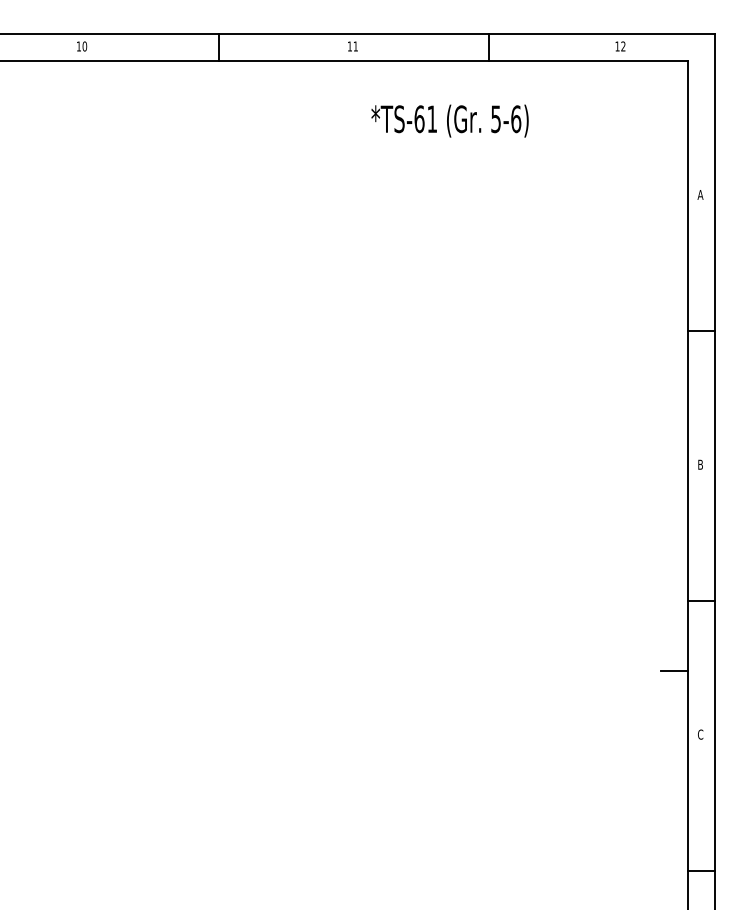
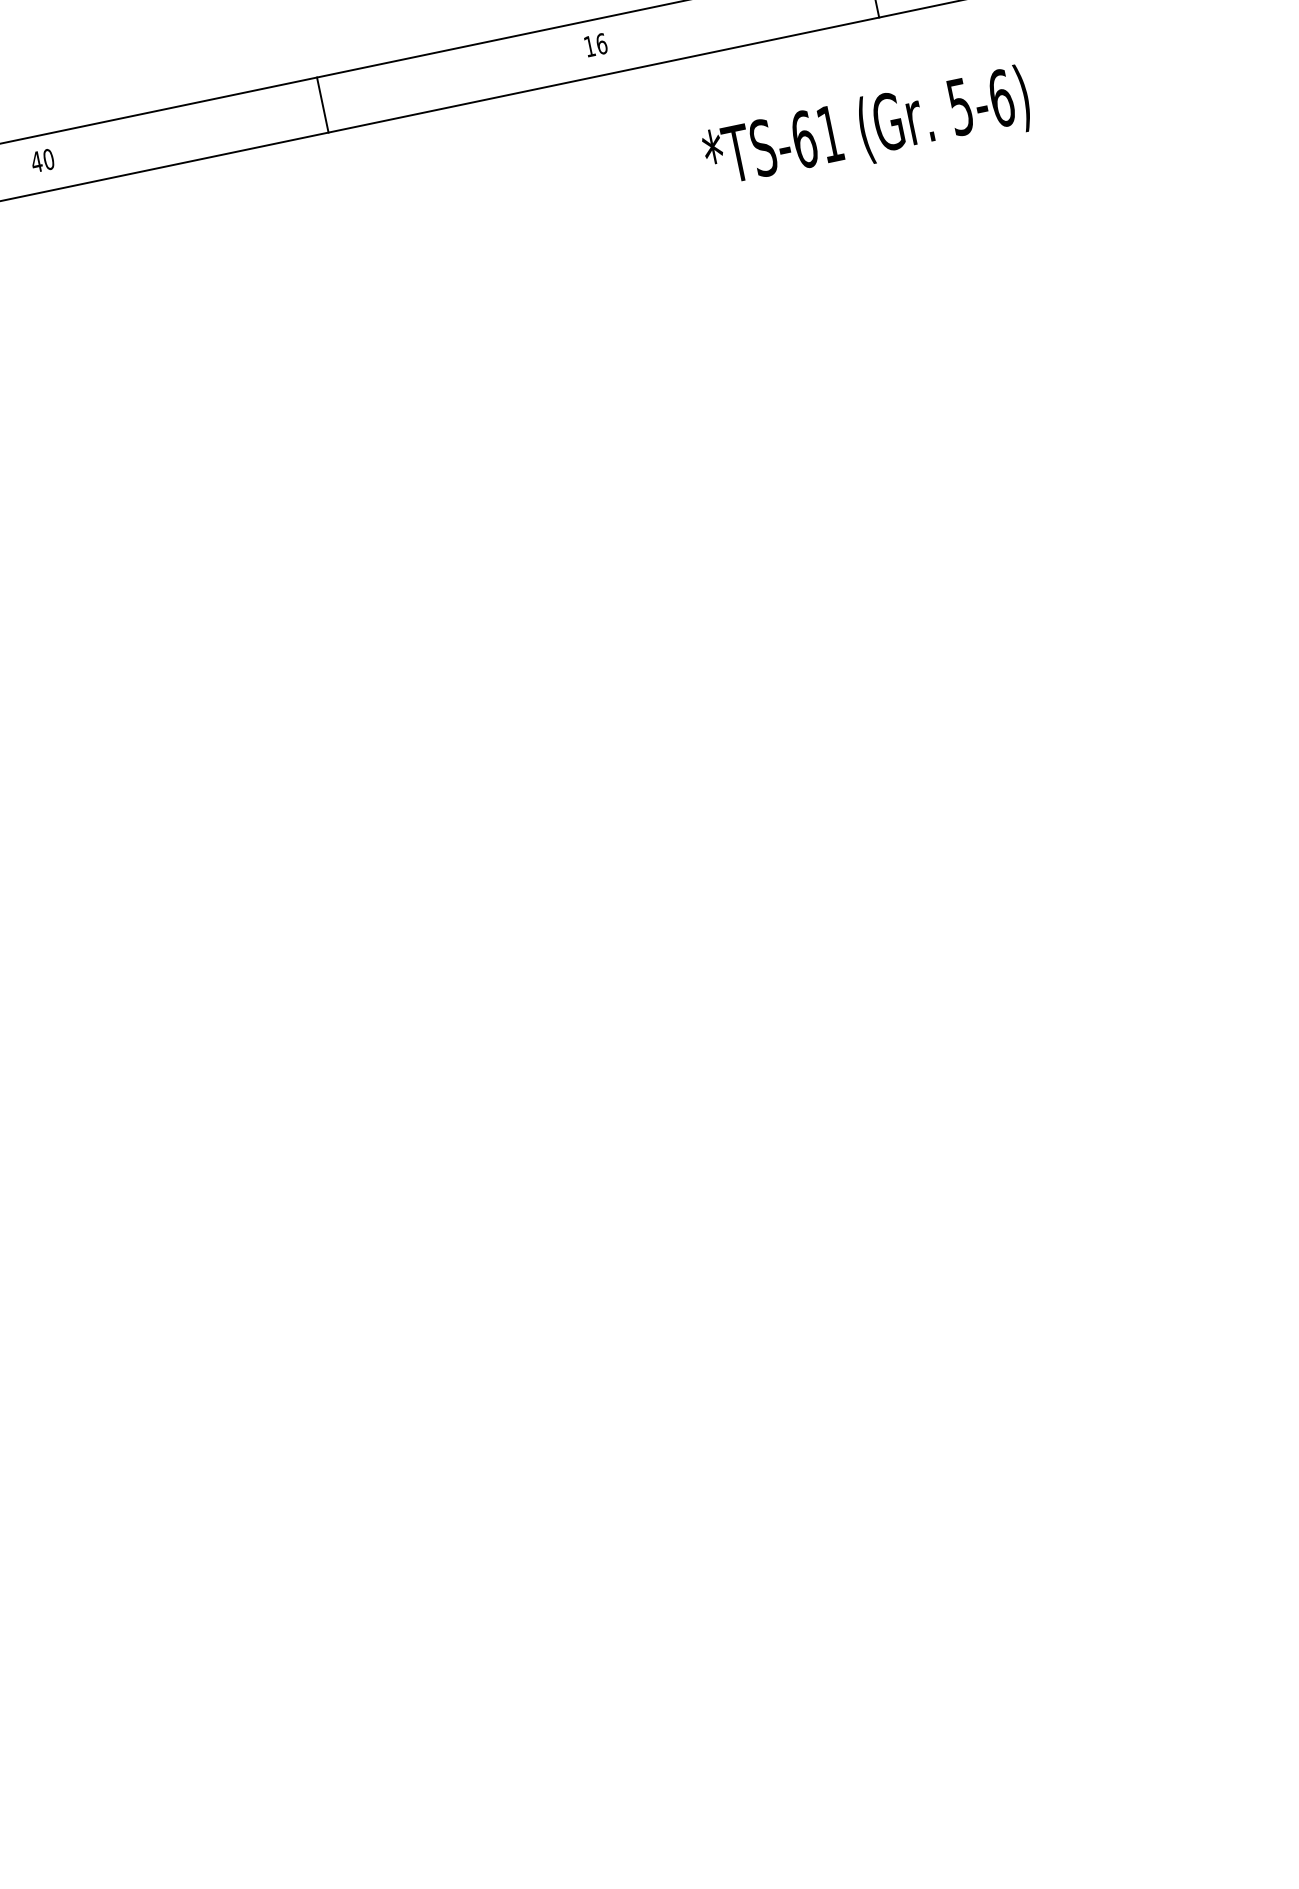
text: (78, 46) -> (35, 162), 10 -> 40
text: (355, 46) -> (601, 44), 11 -> 16
text: (449, 120) -> (865, 129), moved

